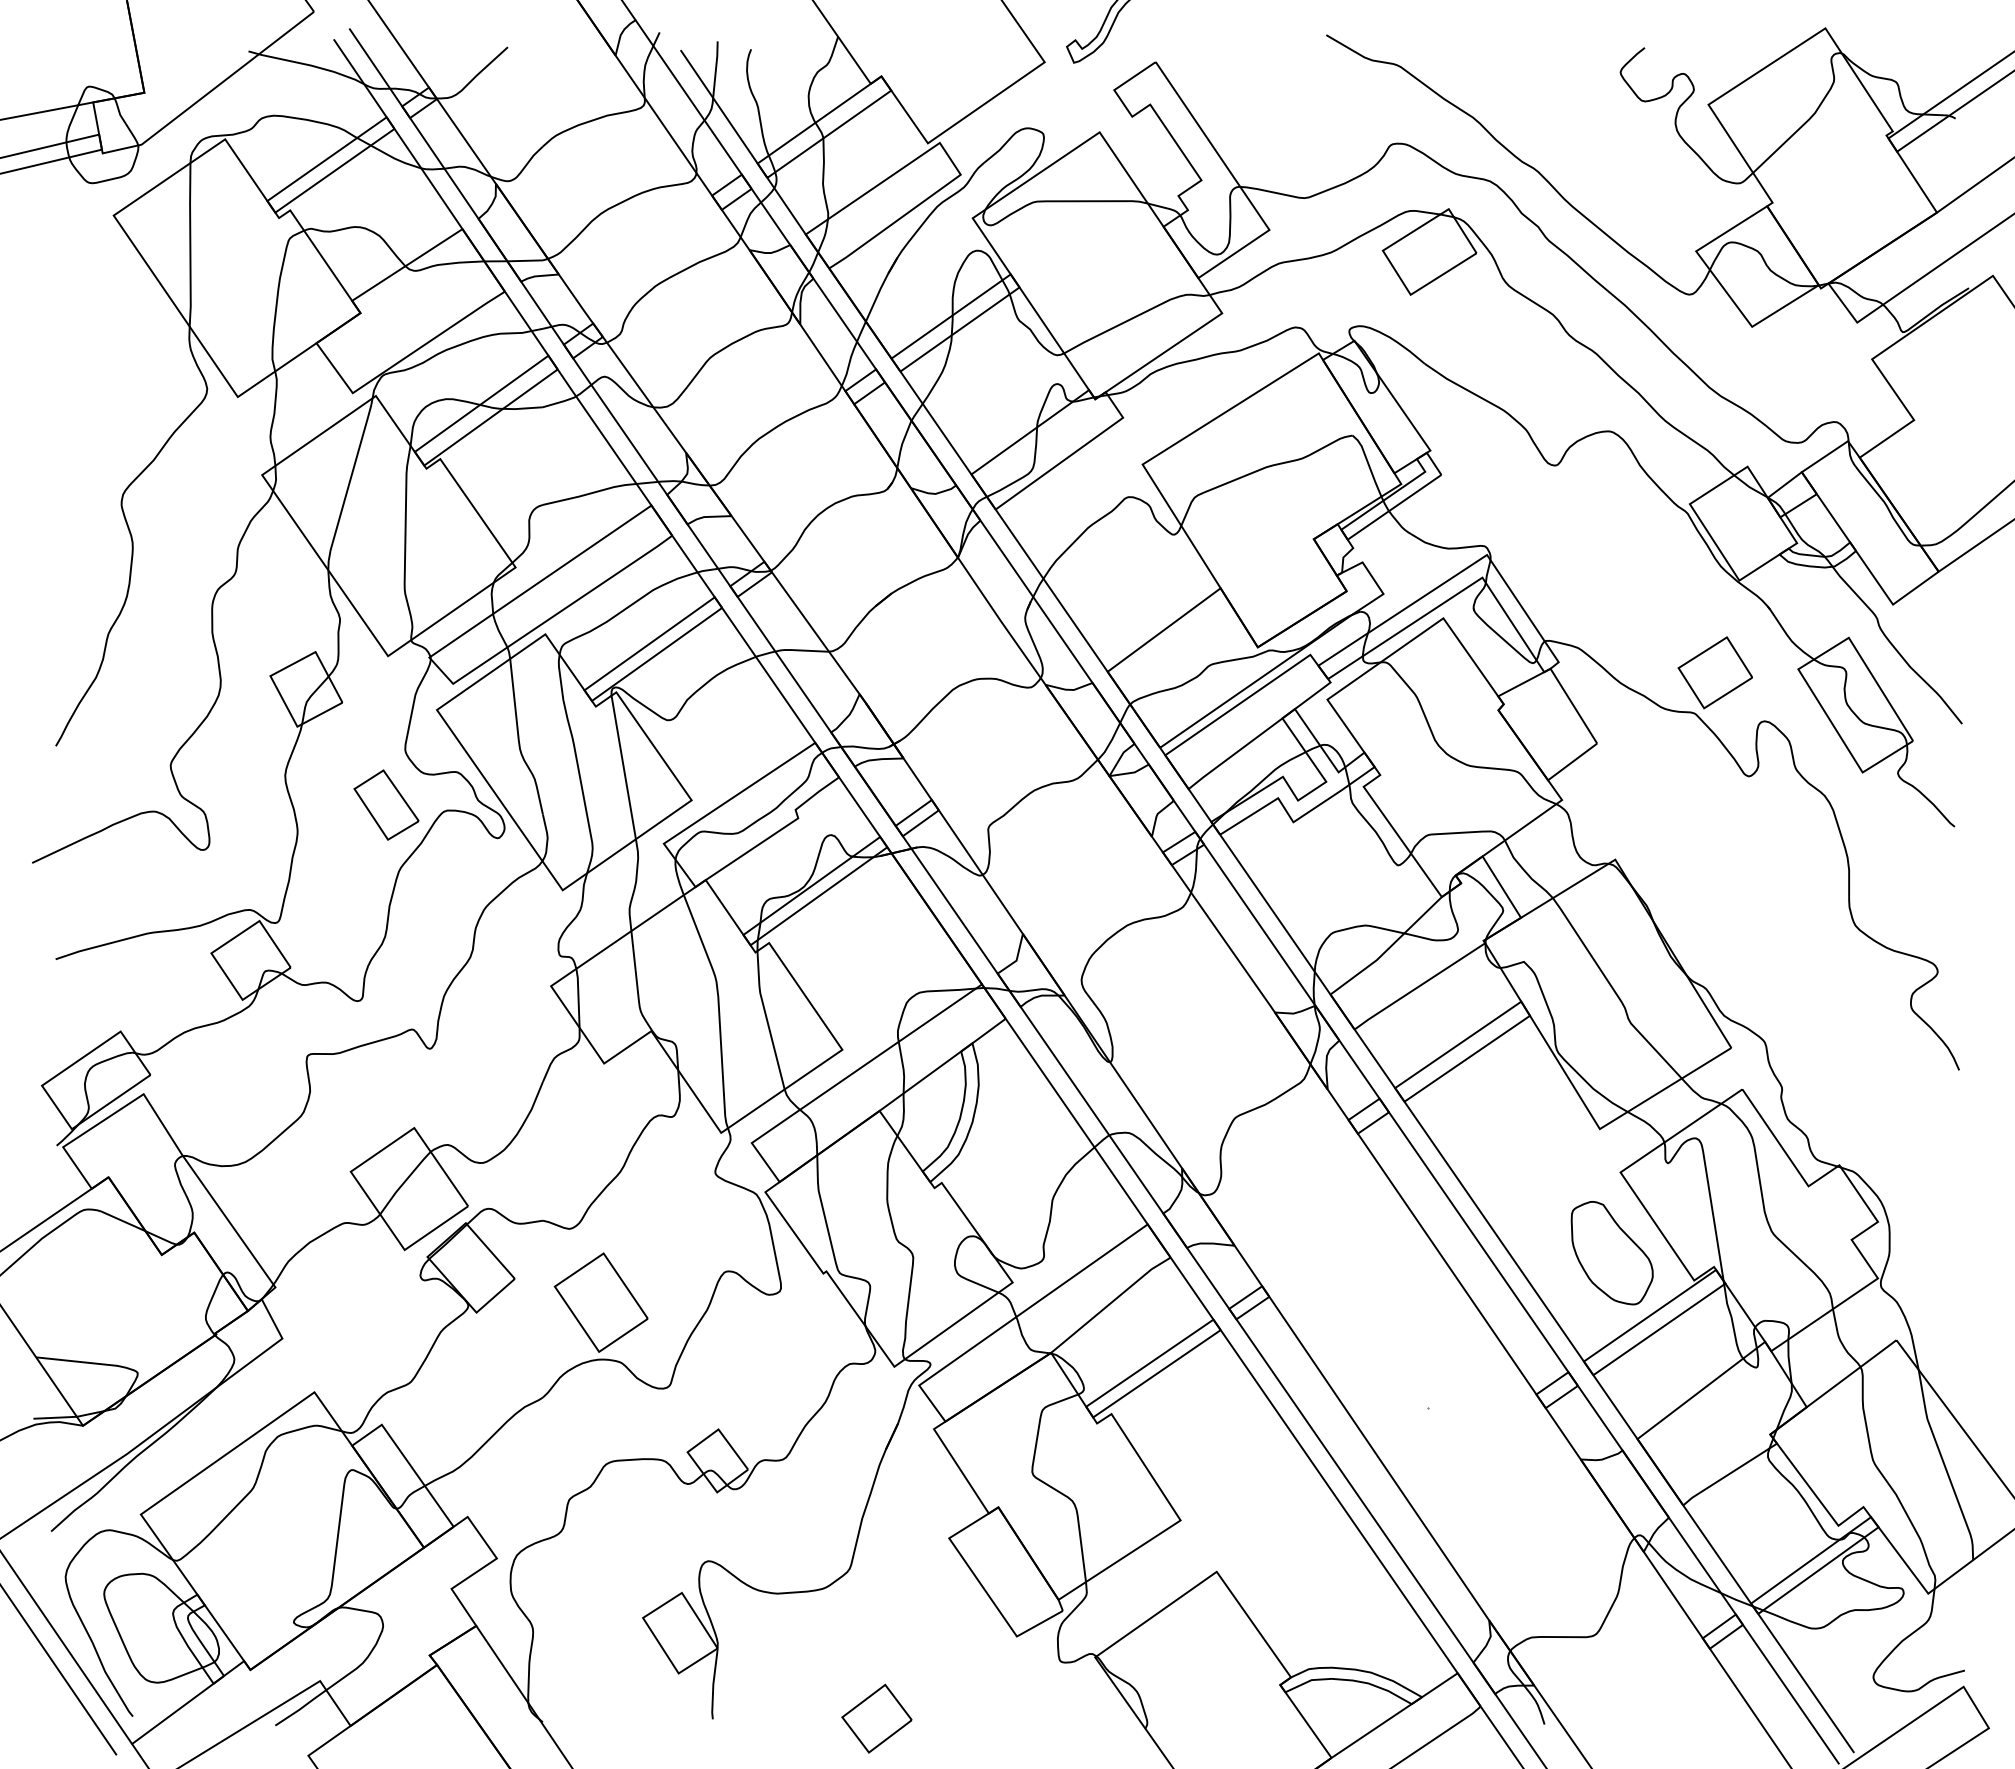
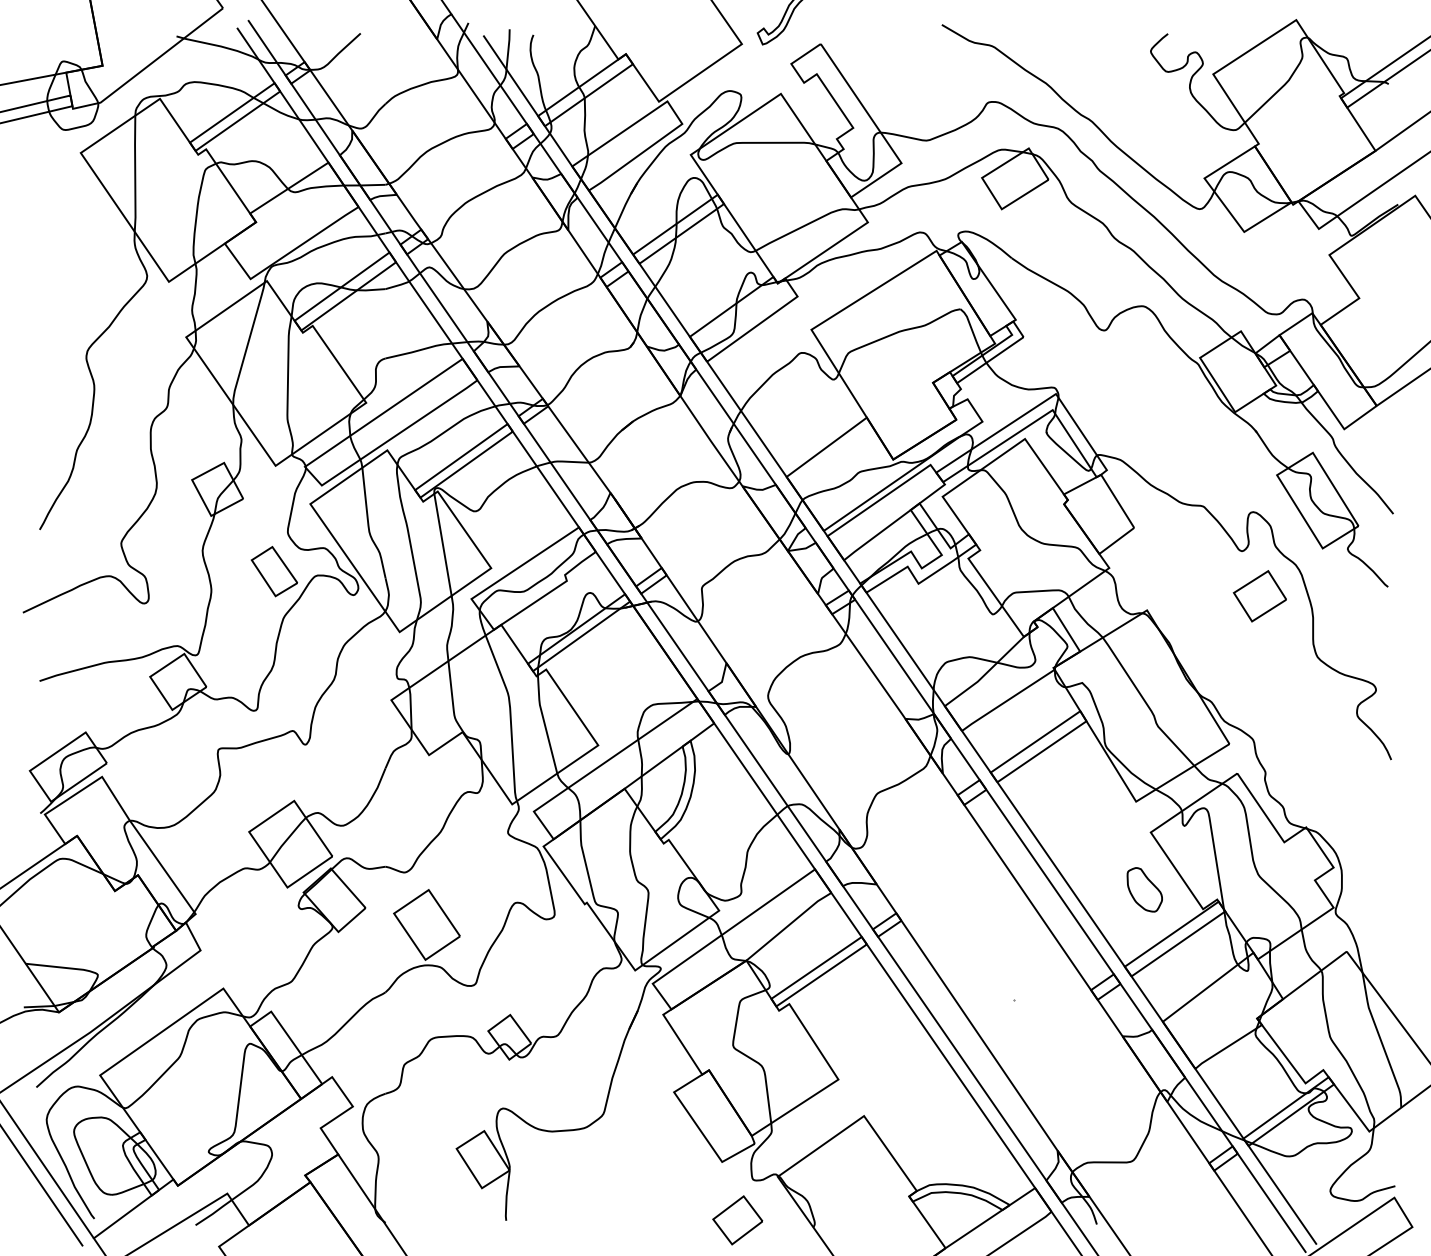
part: (1714, 672) -> (1259, 596), moved
part: (1611, 1253) -> (1144, 890), size x0.6
part: (876, 1718) -> (737, 1220), moved

